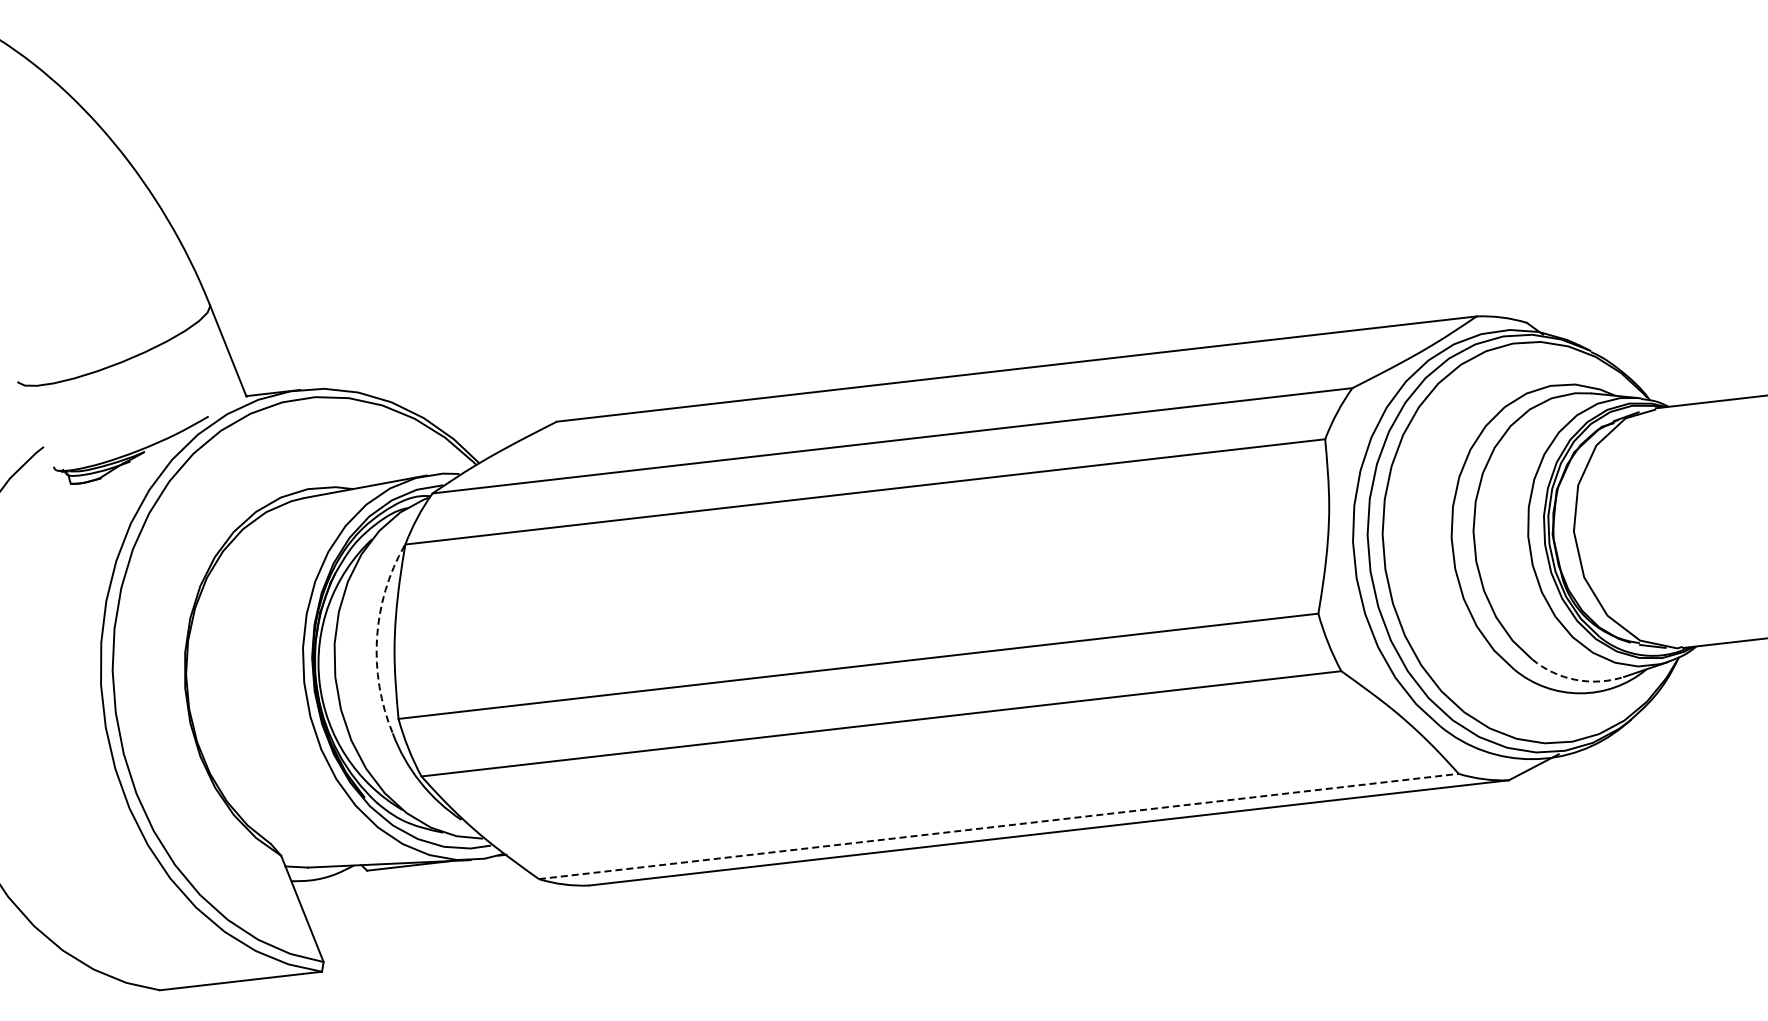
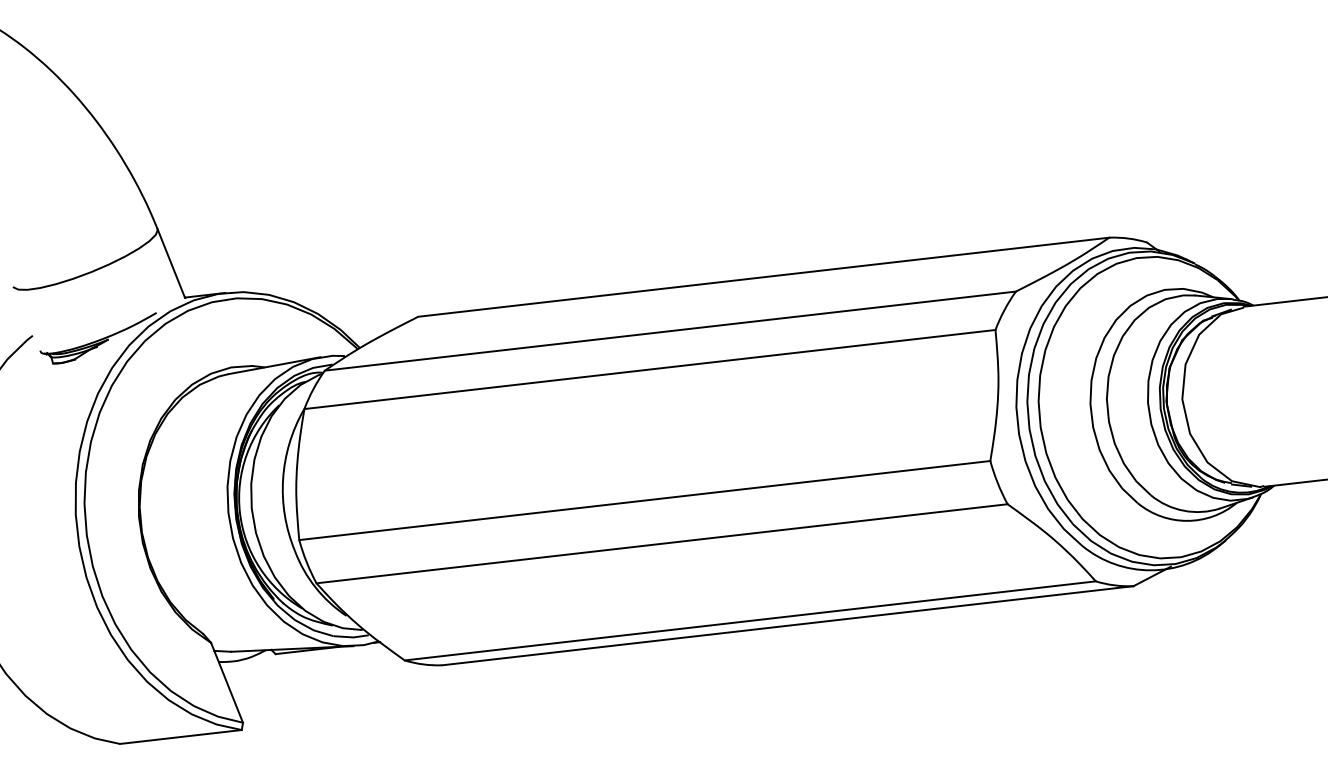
arc: (377, 638) -> (283, 479), dashed -> solid
arc: (1575, 679) -> (1183, 510), dashed -> solid
line: (998, 826) -> (750, 620), dashed -> solid

